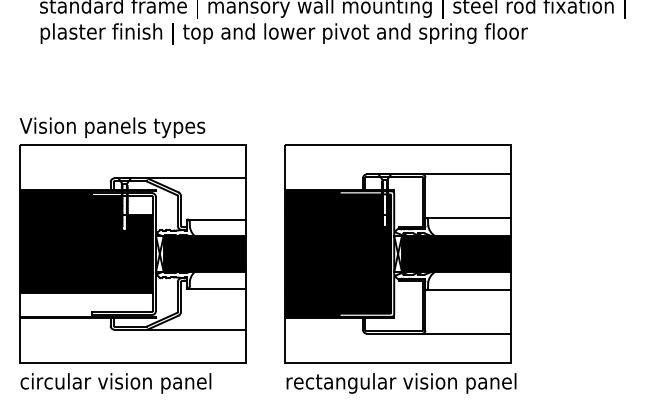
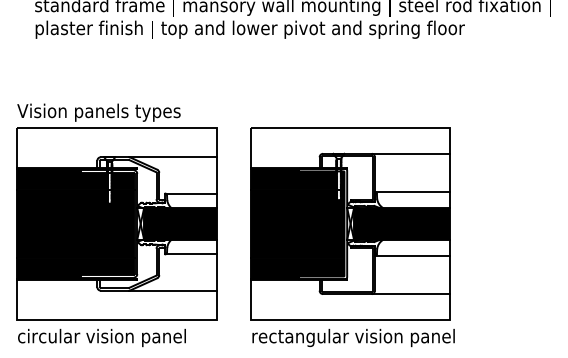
fill: (139, 205) -> (122, 181), added
fill: (85, 304) -> (75, 268), added

